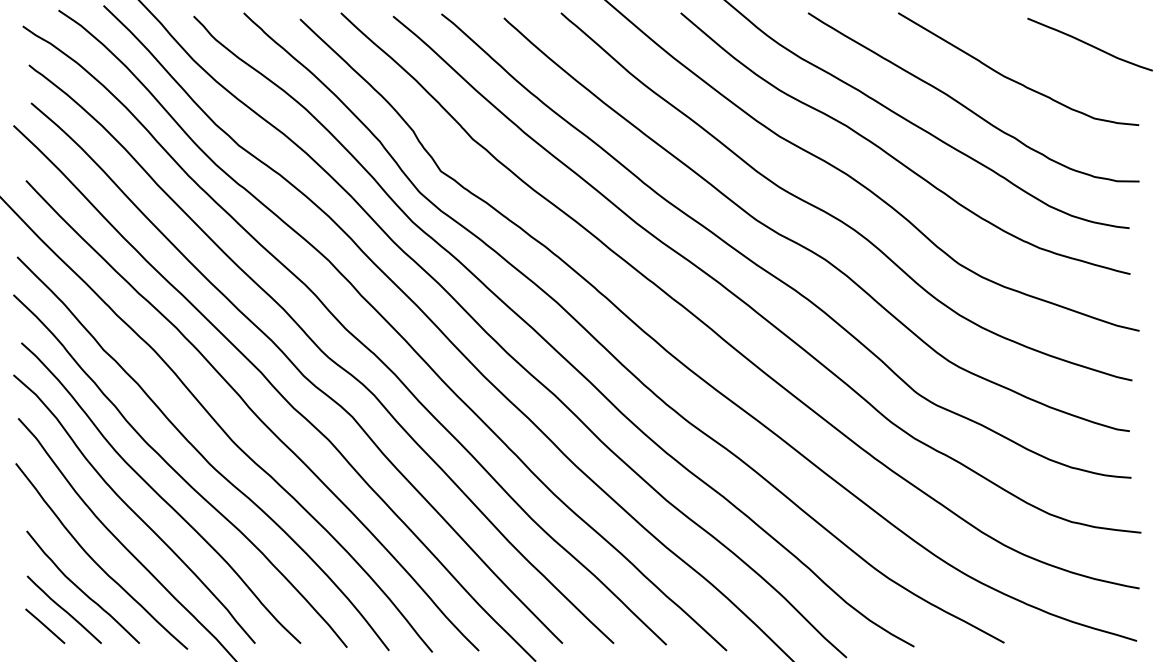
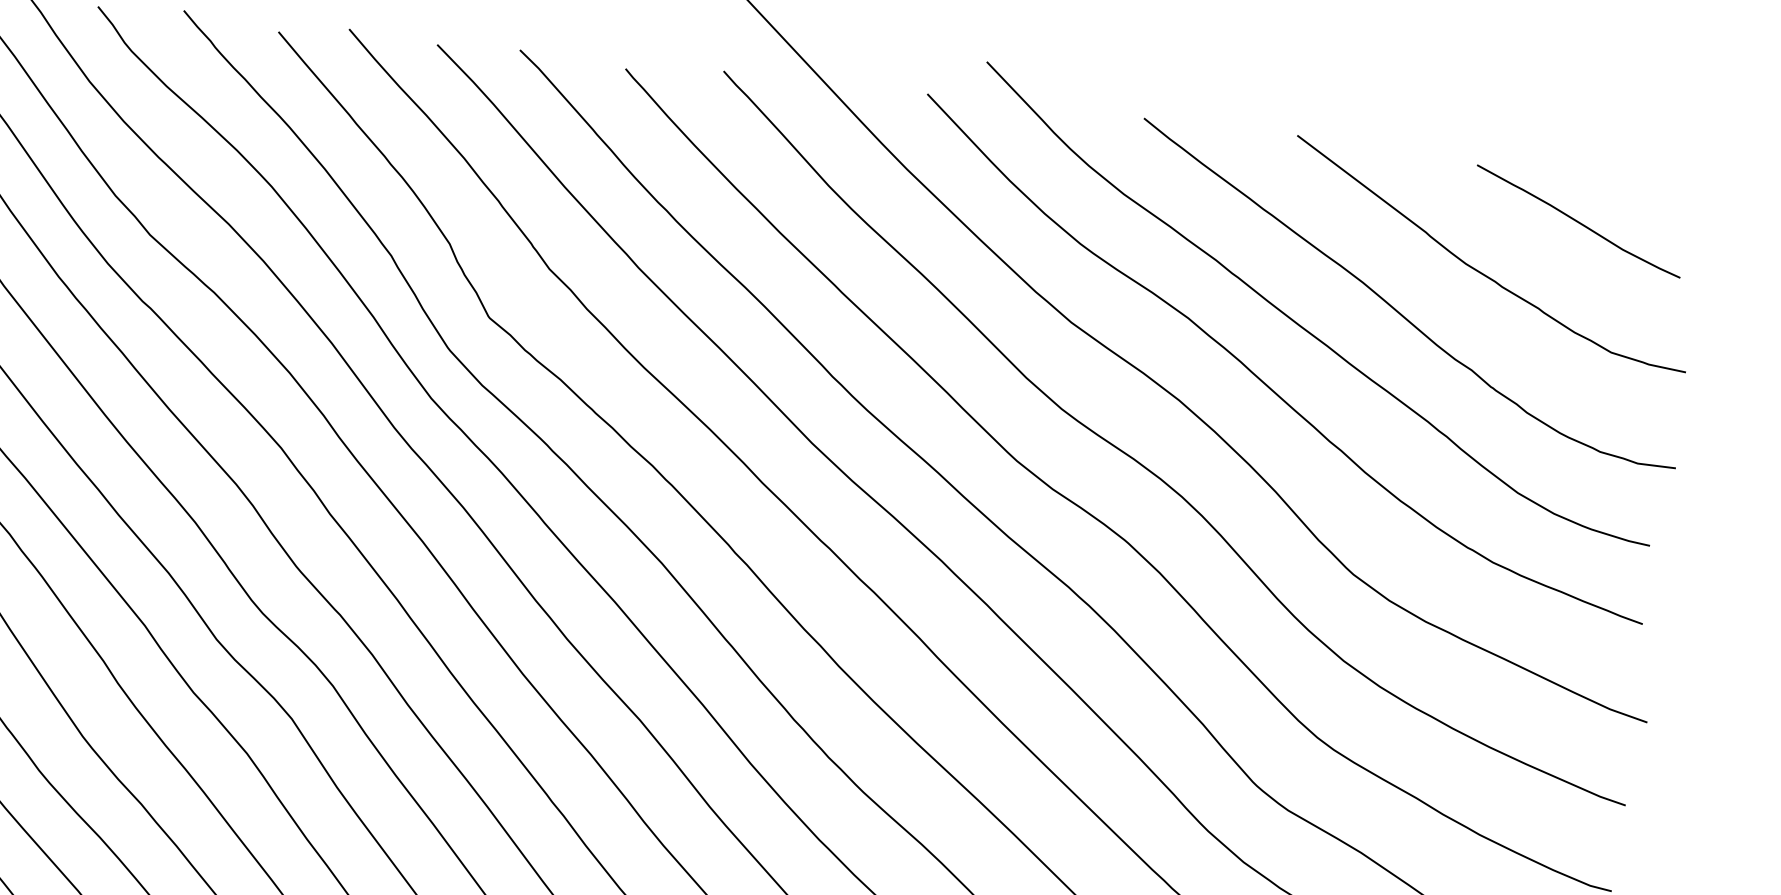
curve: (1089, 44) -> (1577, 221), moved

